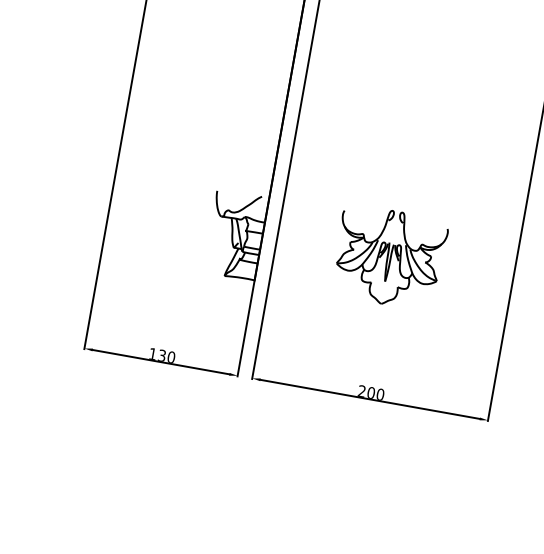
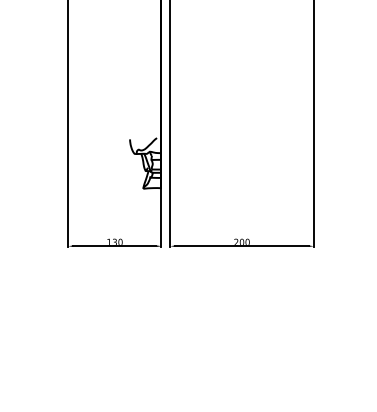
part: (389, 257) -> (238, 160), removed

